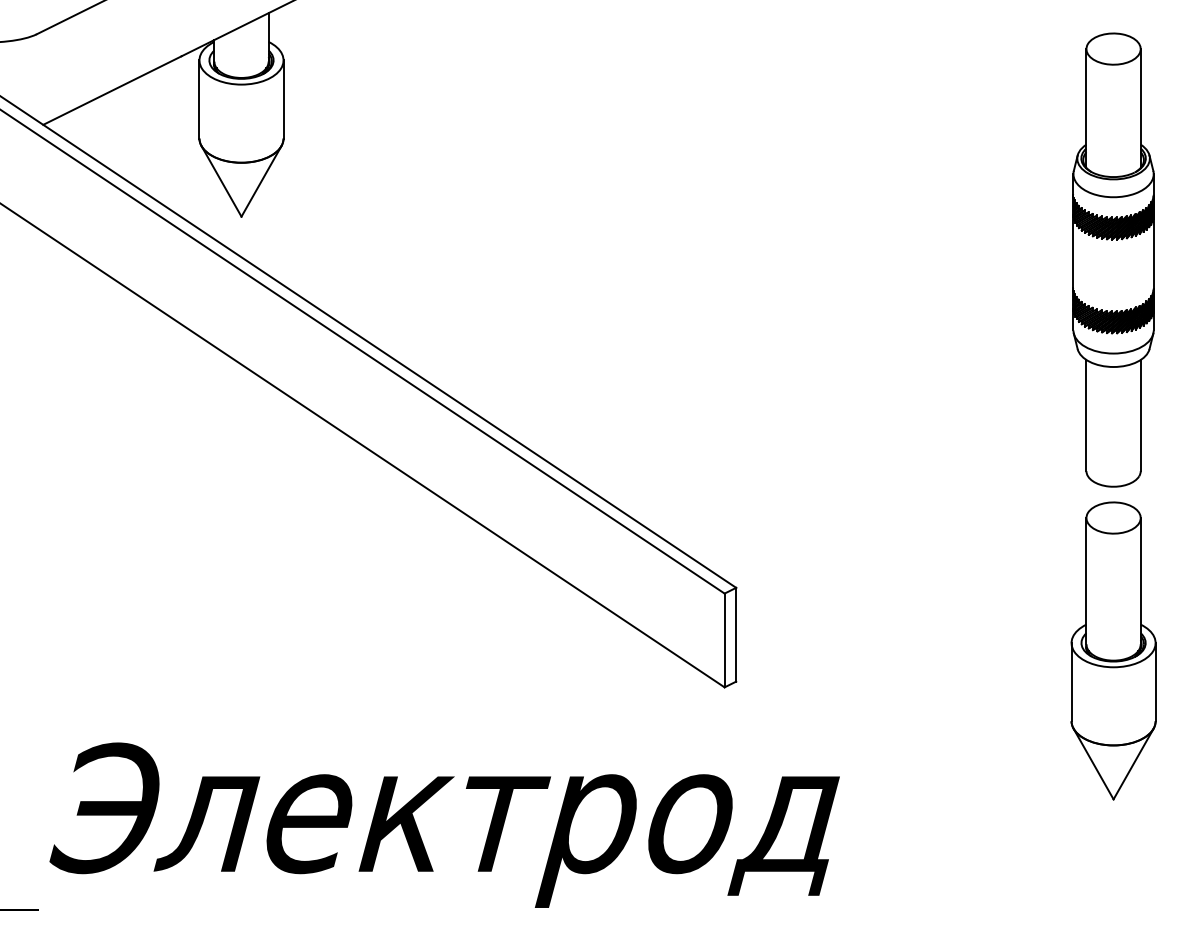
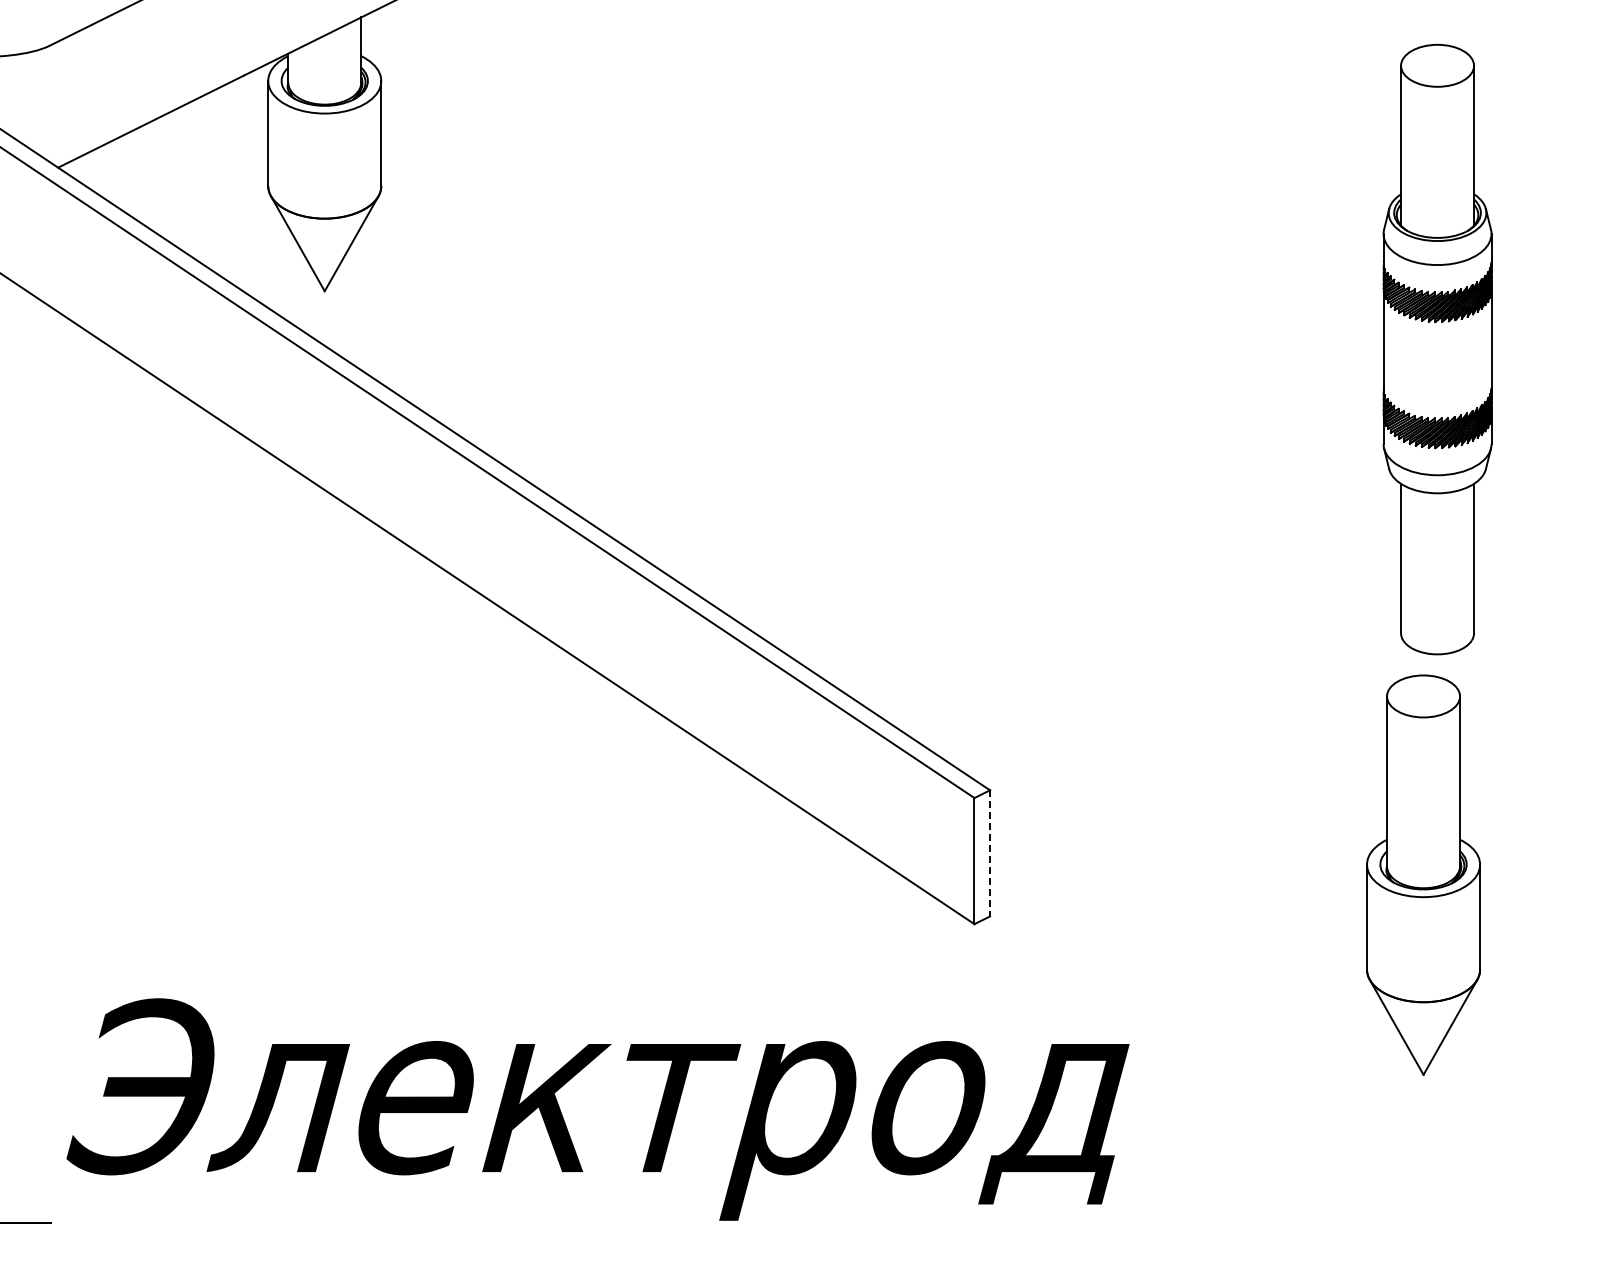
part: (1113, 260) -> (1437, 349), moved
line: (736, 634) -> (990, 853), solid -> dashed
part: (1113, 650) -> (1423, 874), moved

